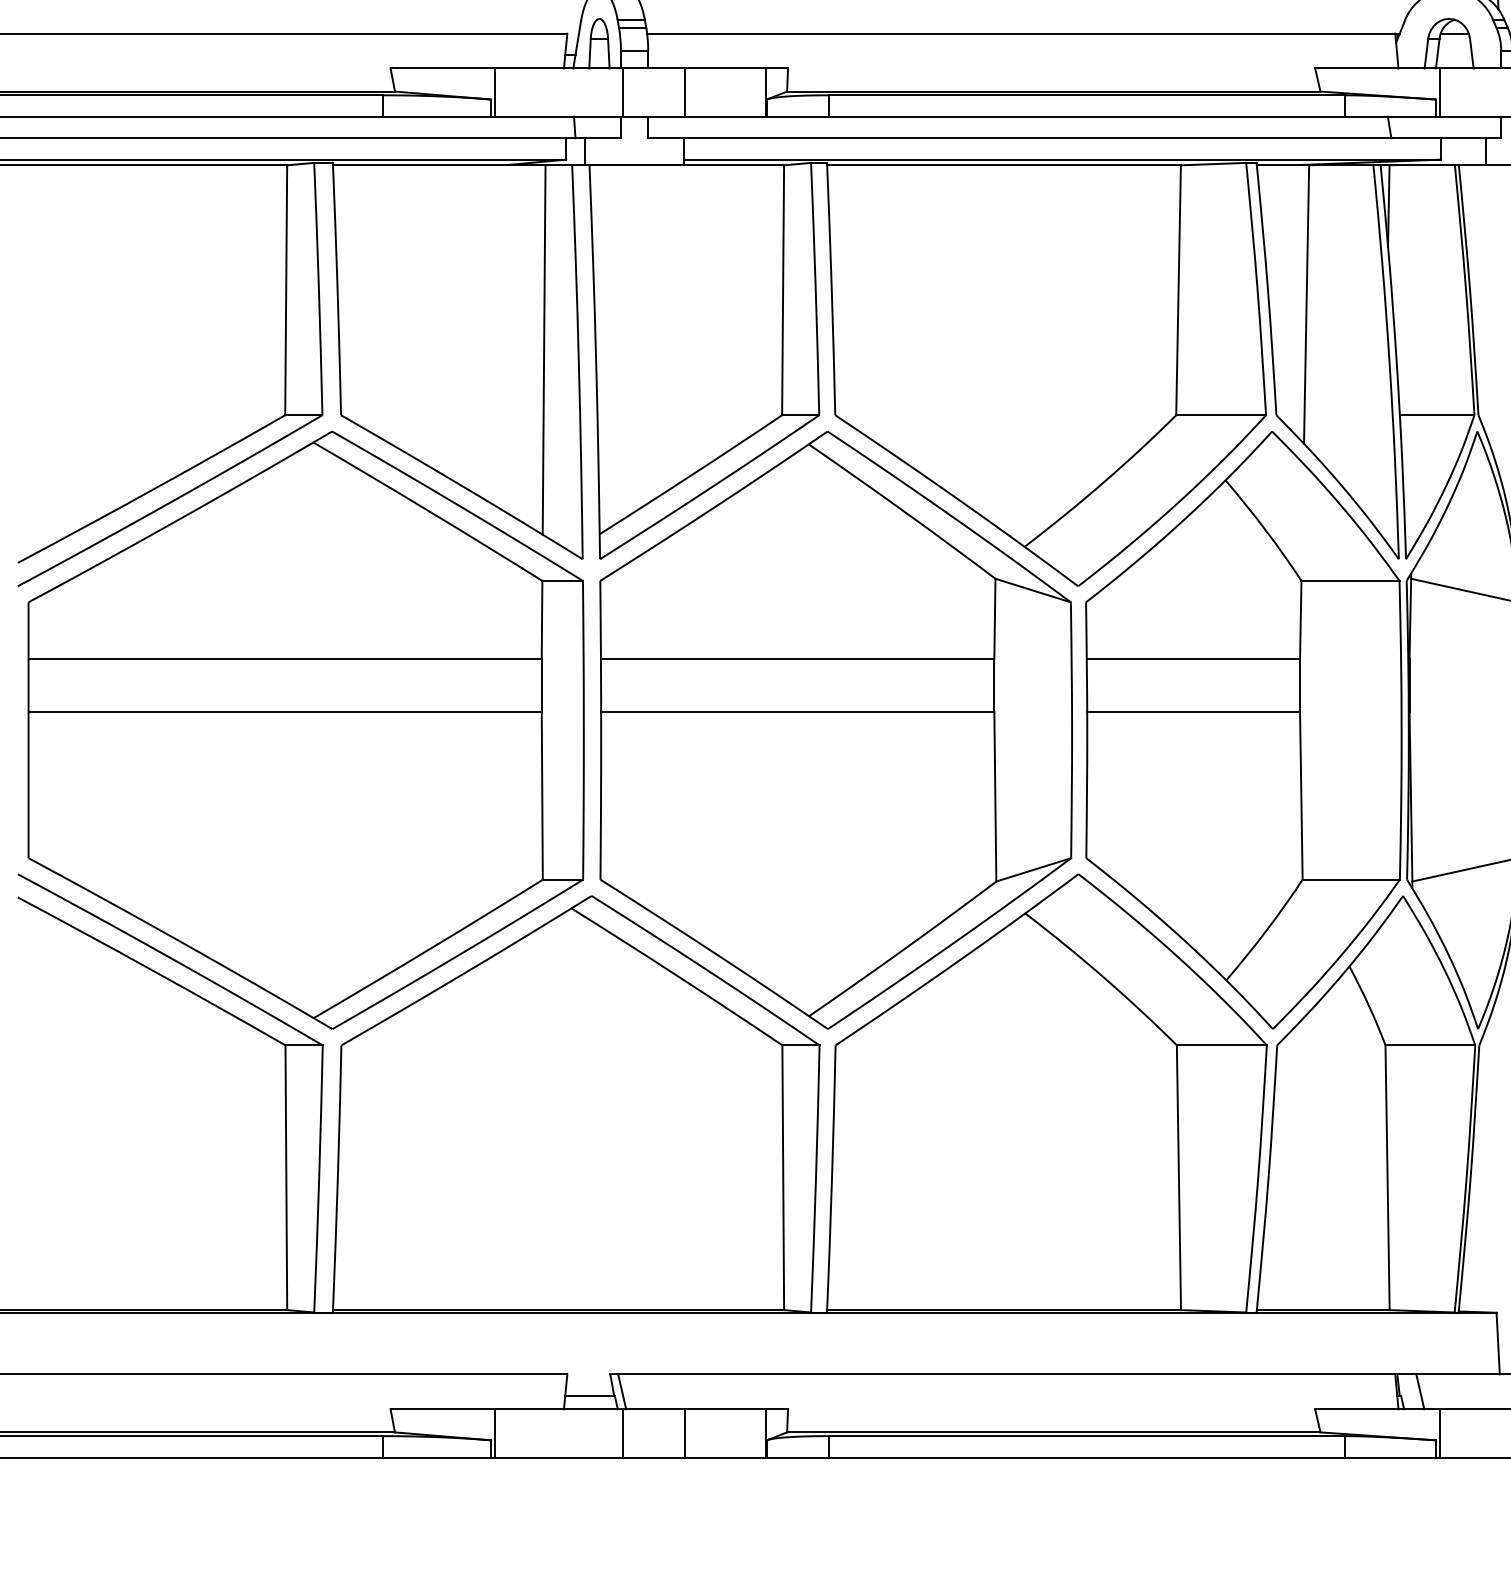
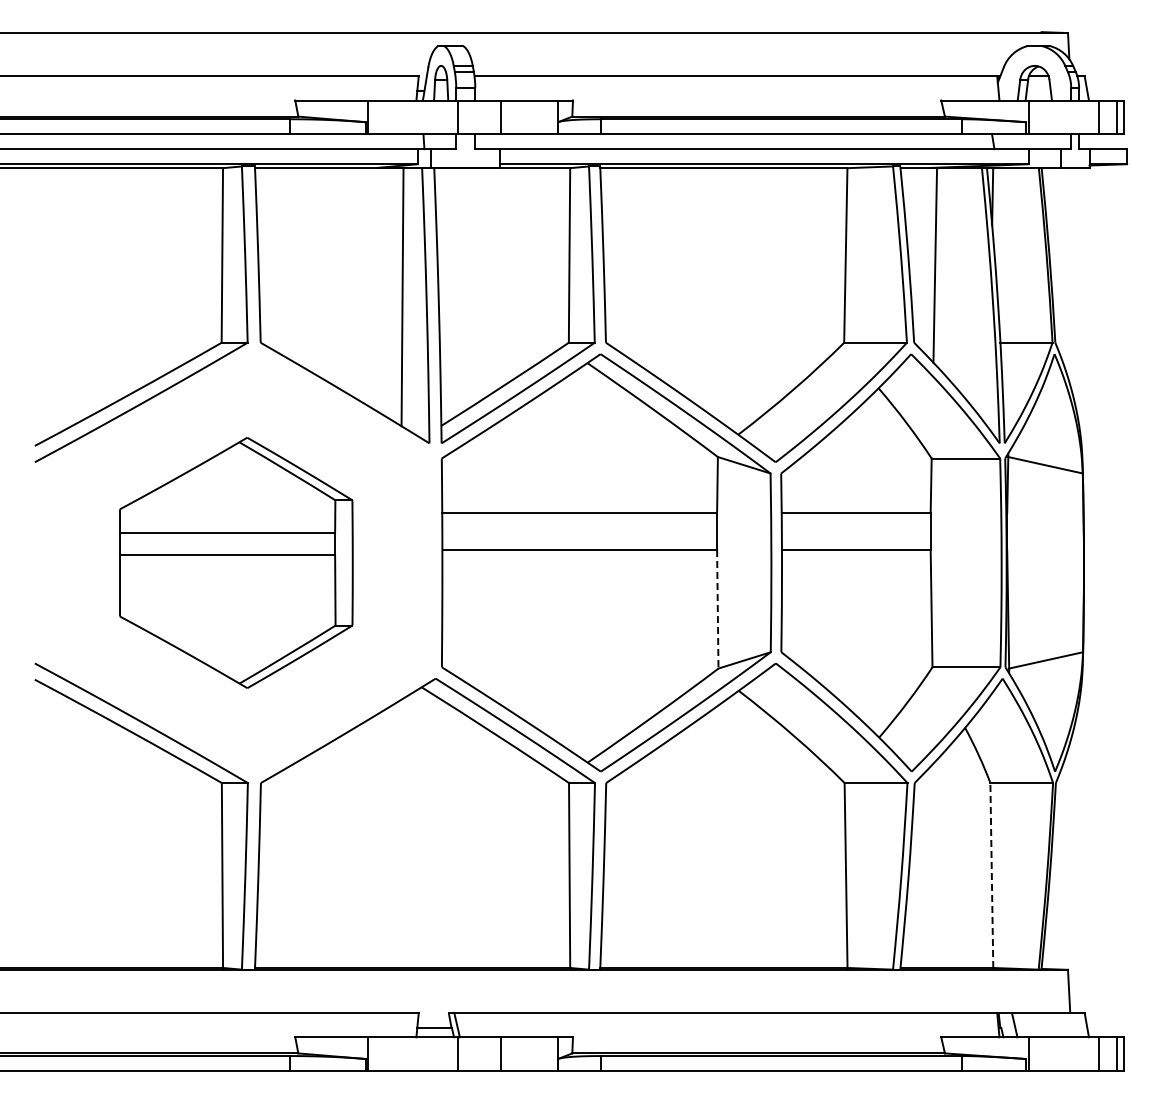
part: (306, 729) -> (236, 562), size x0.6
line: (994, 797) -> (717, 609), solid -> dashed
line: (1387, 1177) -> (991, 875), solid -> dashed

